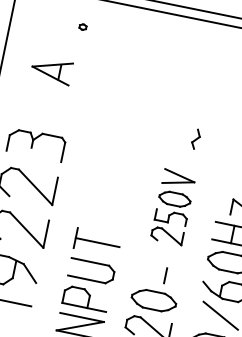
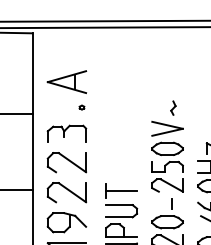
part: (82, 26) -> (81, 107), moved
part: (51, 69) -> (66, 81), size x1.43
part: (173, 206) -> (167, 156), size x1.43

